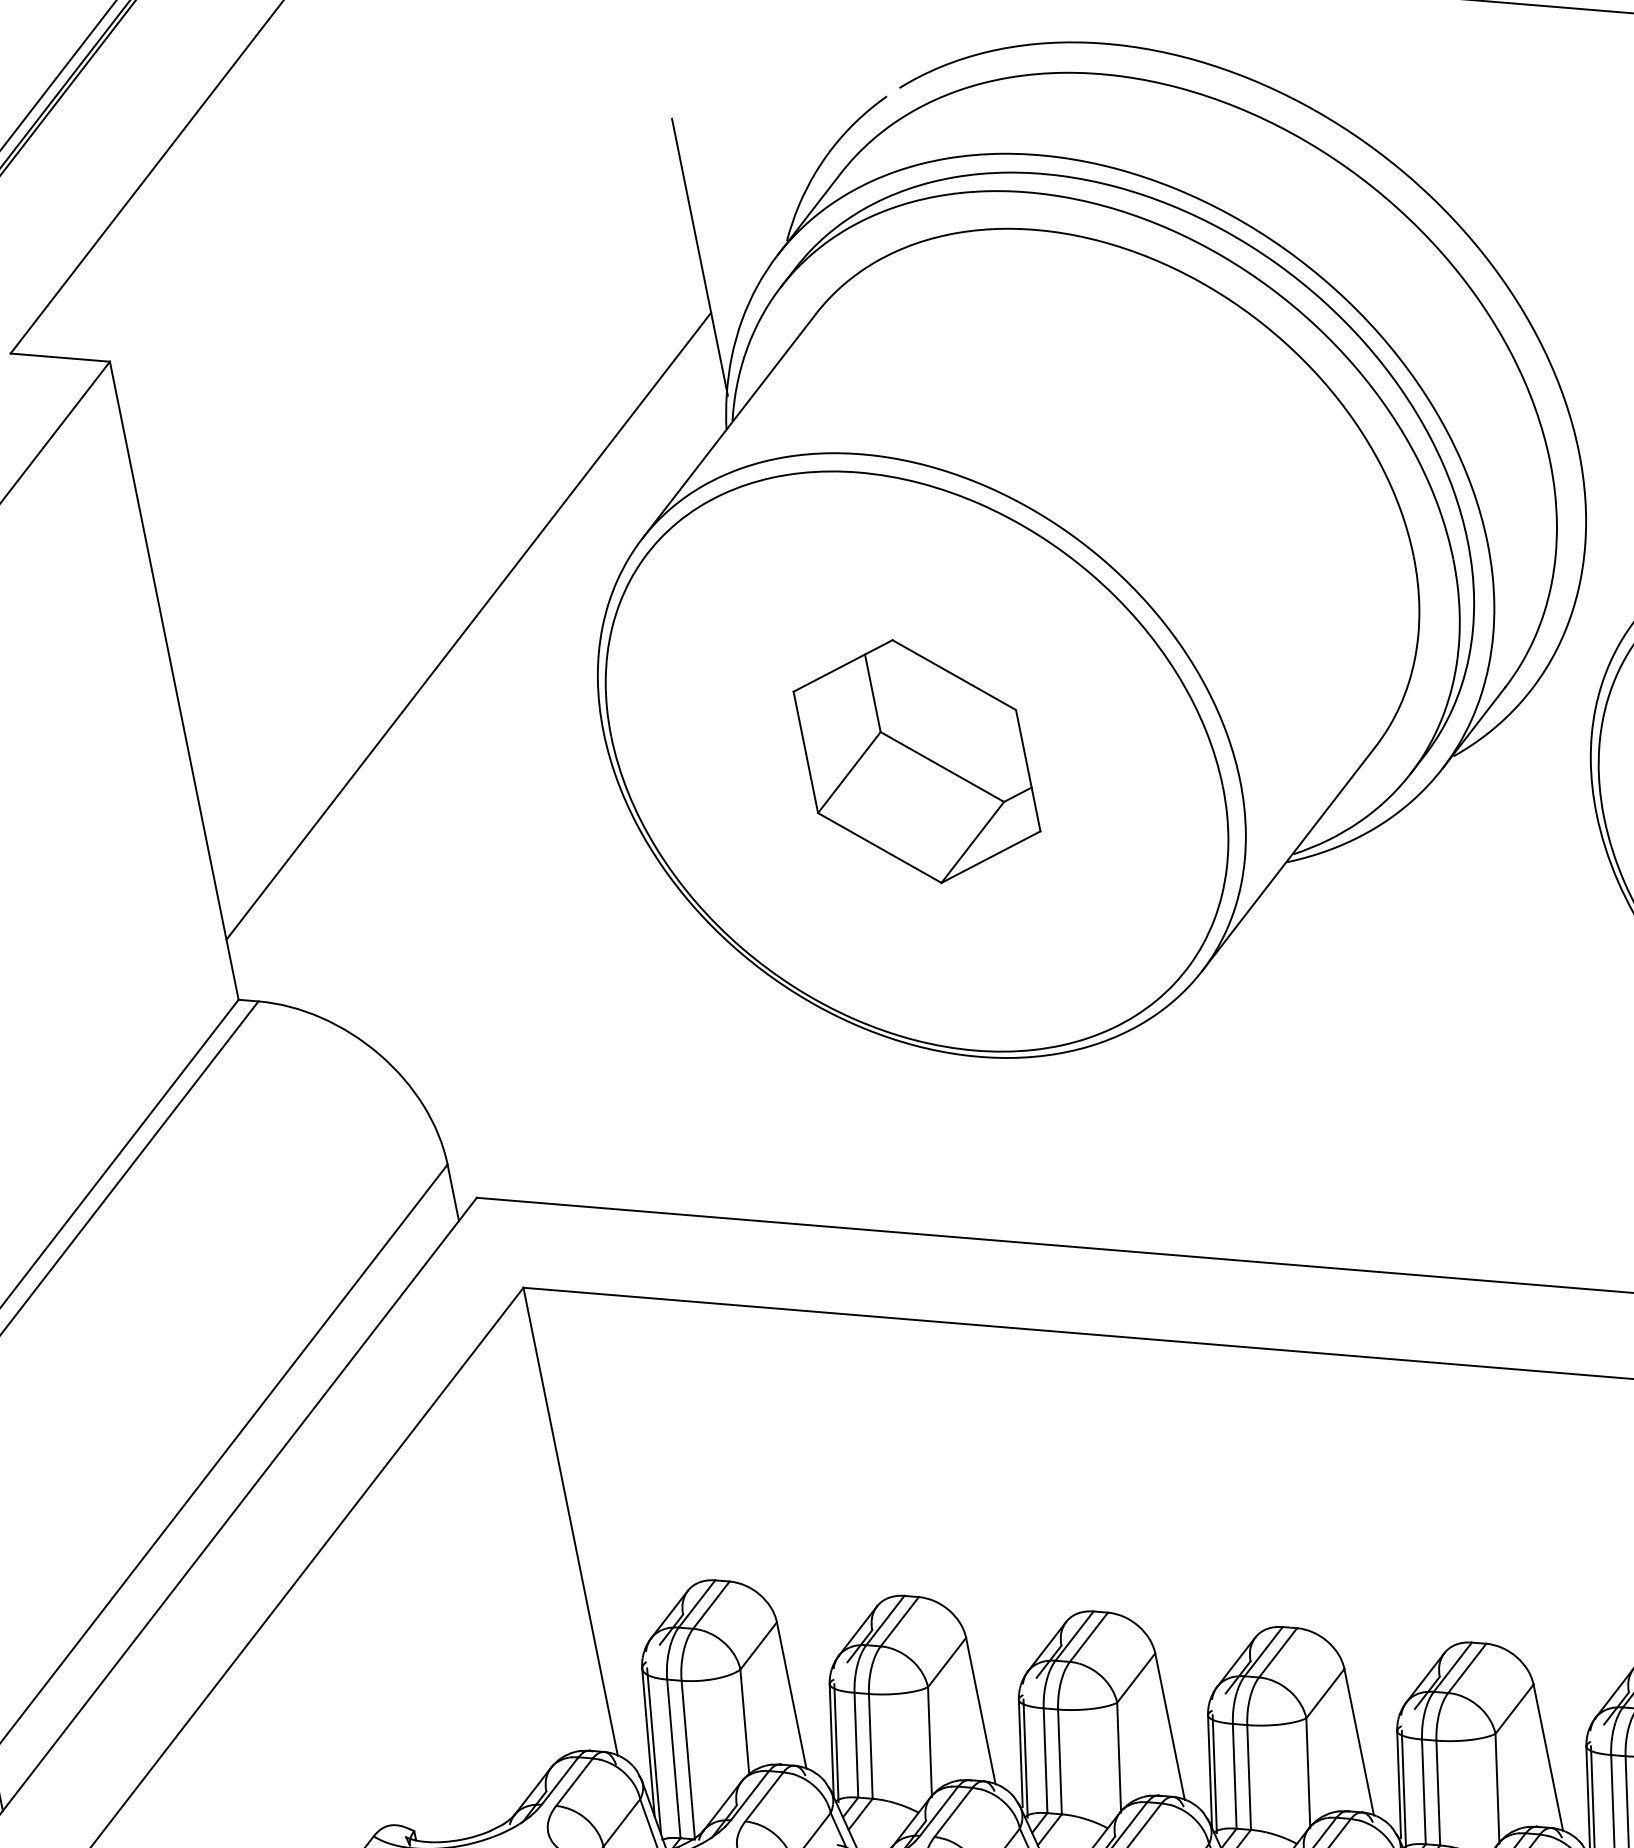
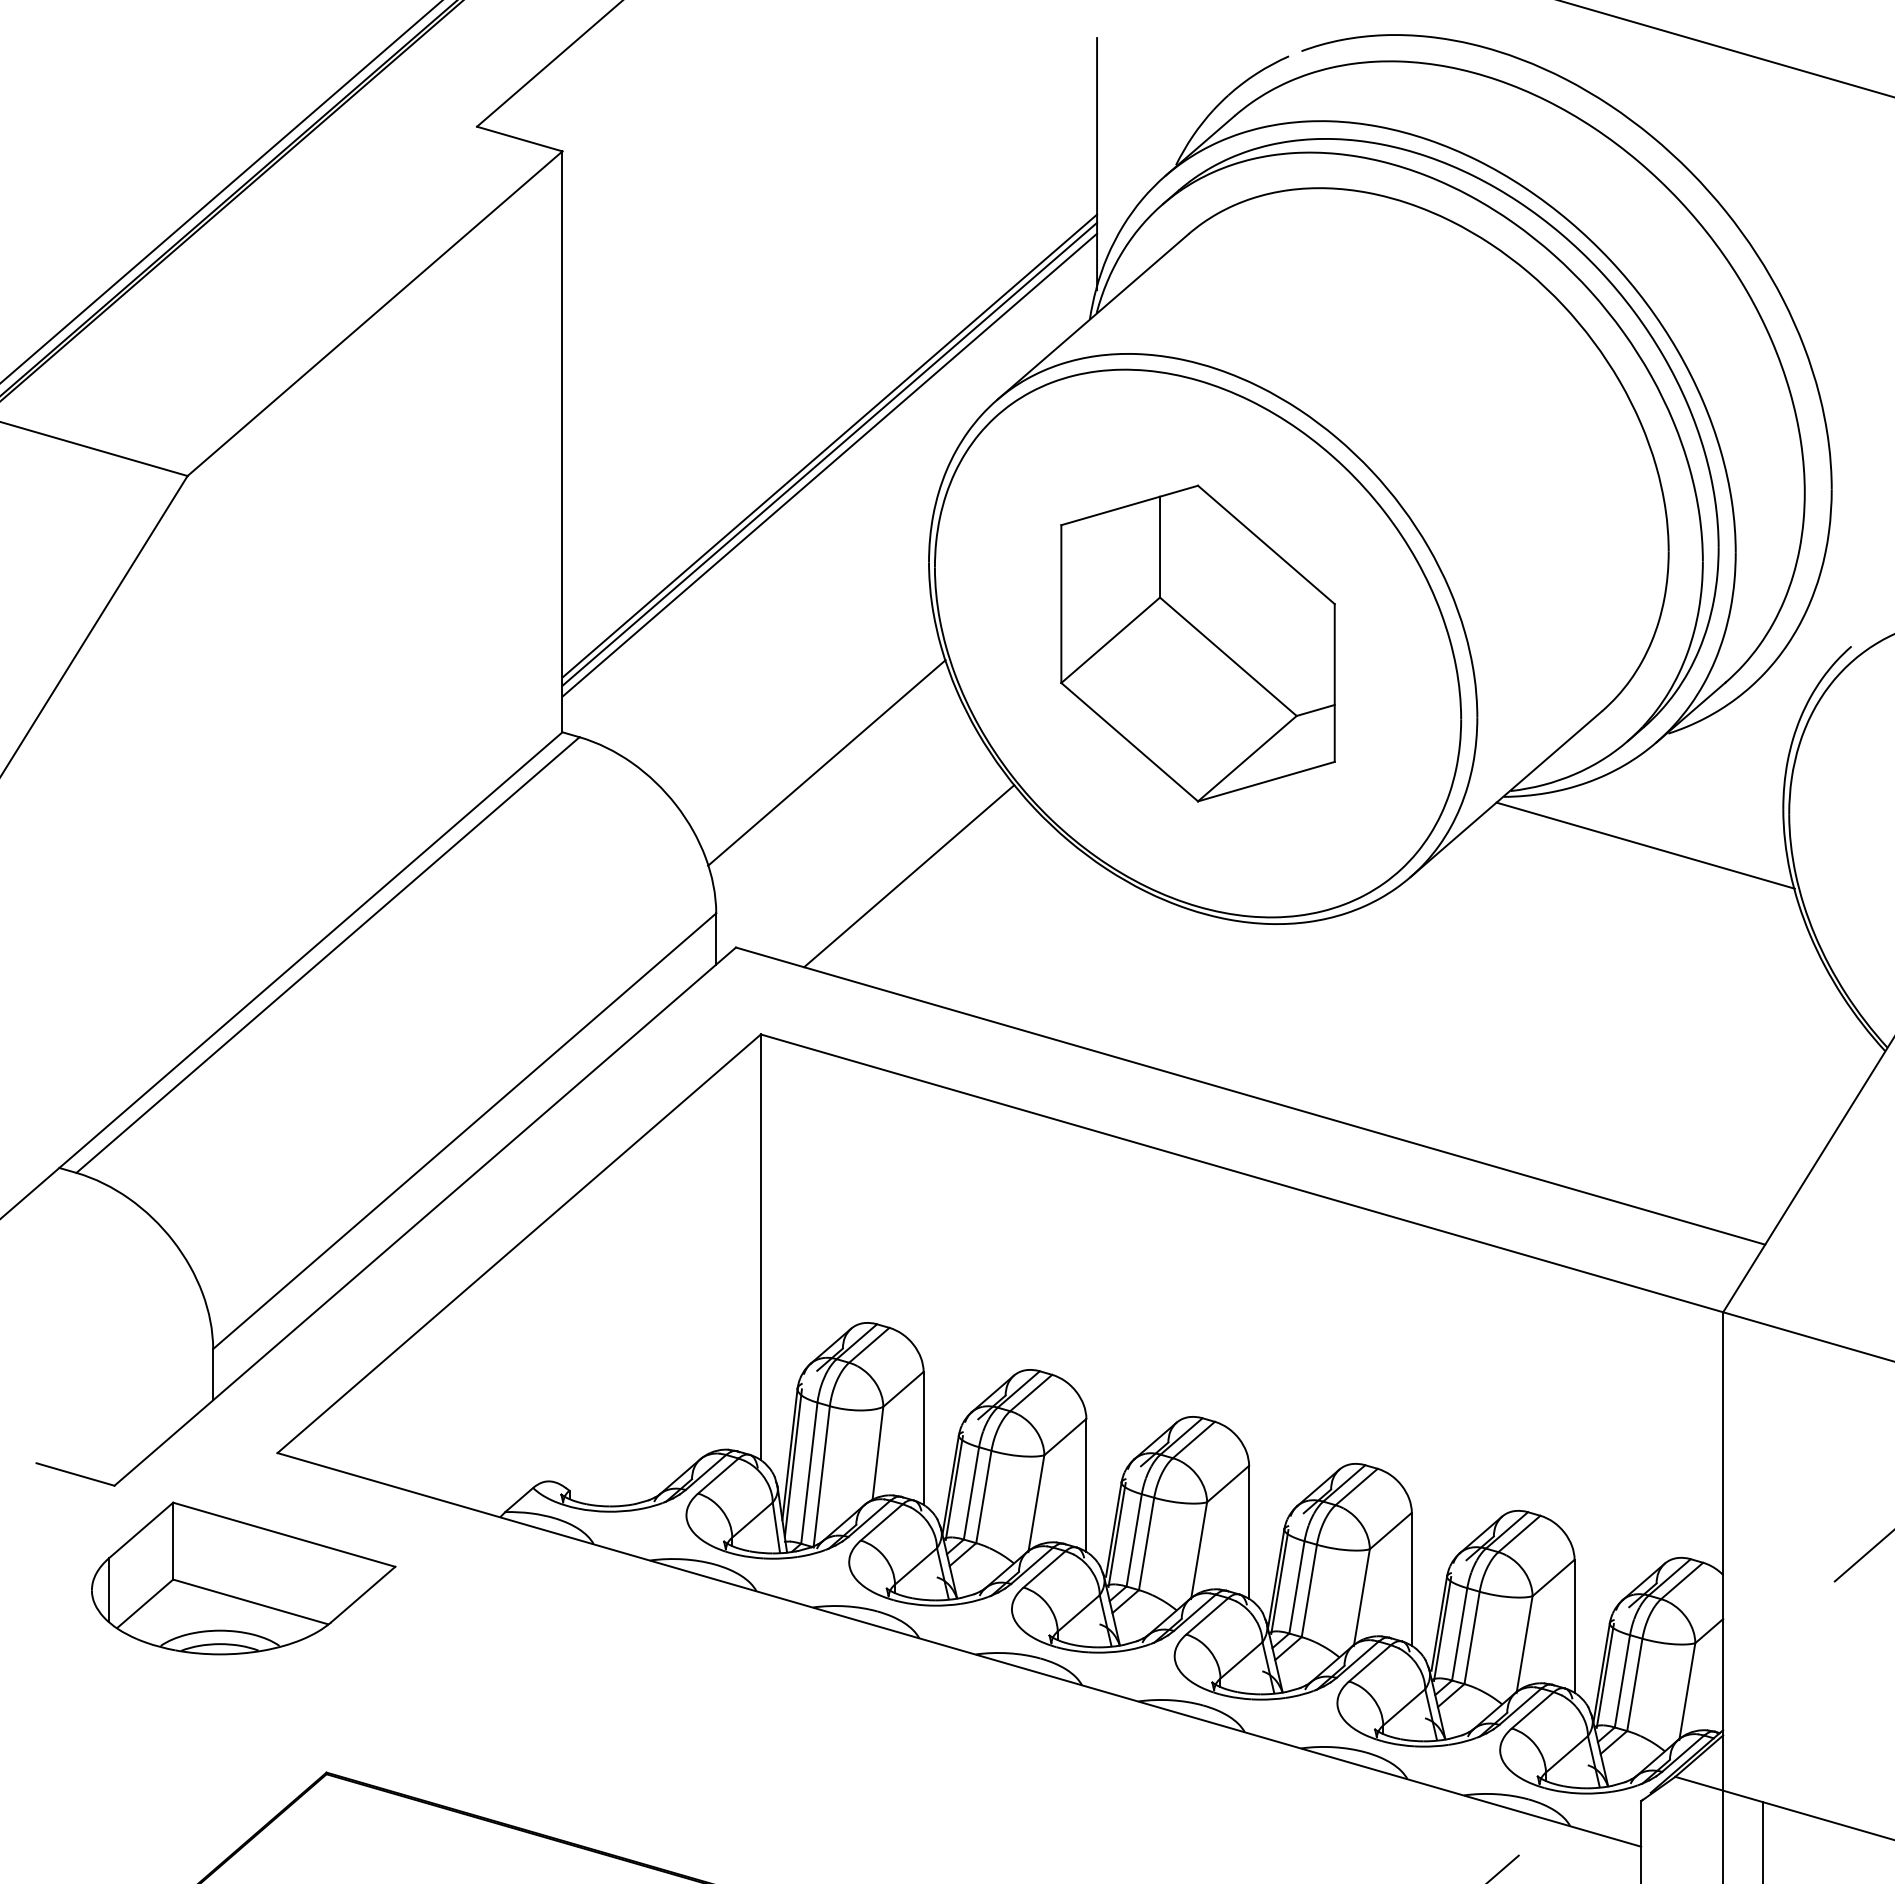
line: (470, 634) -> (829, 453), added
line: (472, 646) -> (829, 464), added
part: (916, 761) -> (1197, 643), size x1.43
line: (1453, 884) -> (1645, 845), added
line: (535, 974) -> (826, 762), added
line: (651, 1081) -> (909, 876), added

